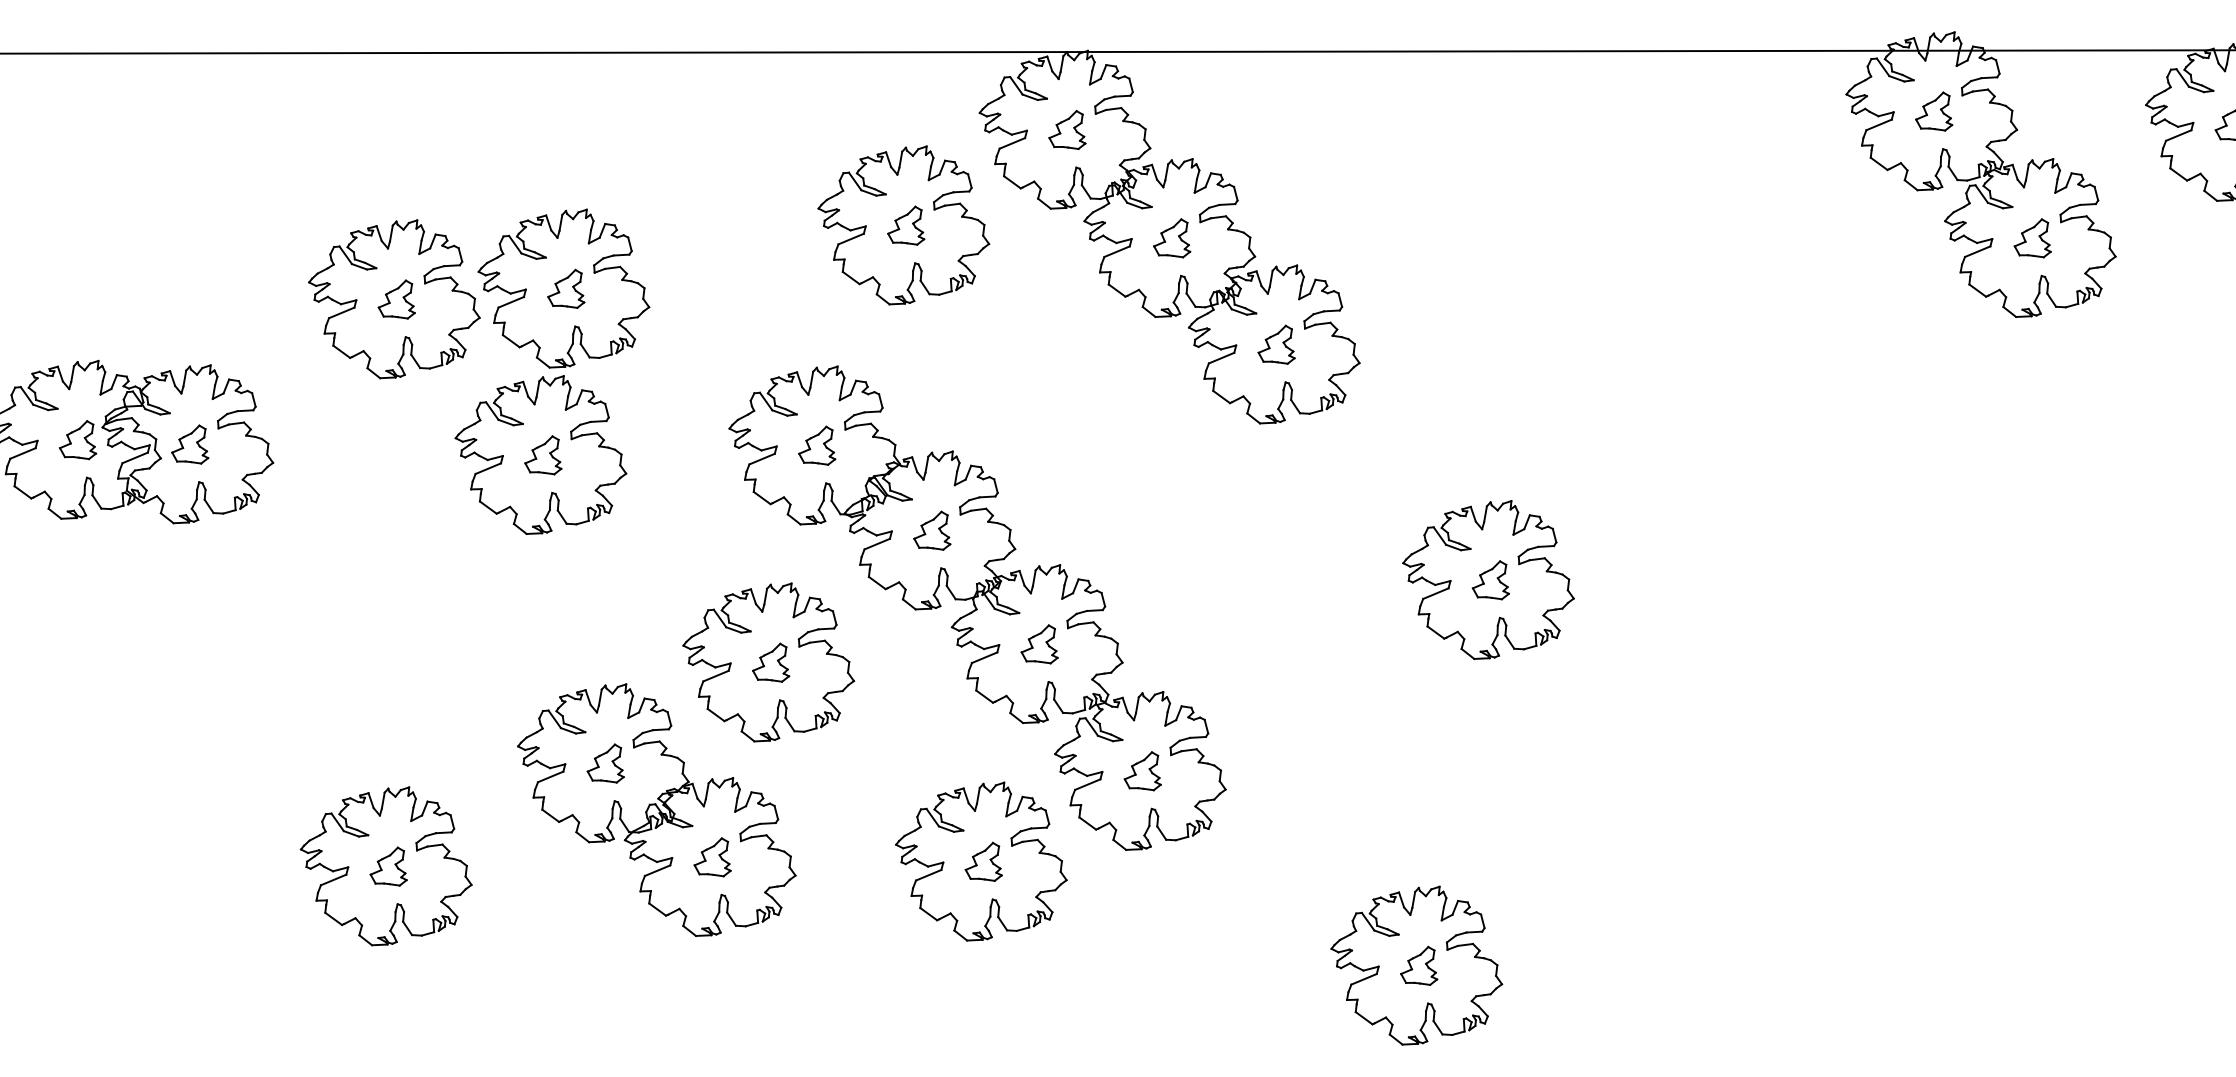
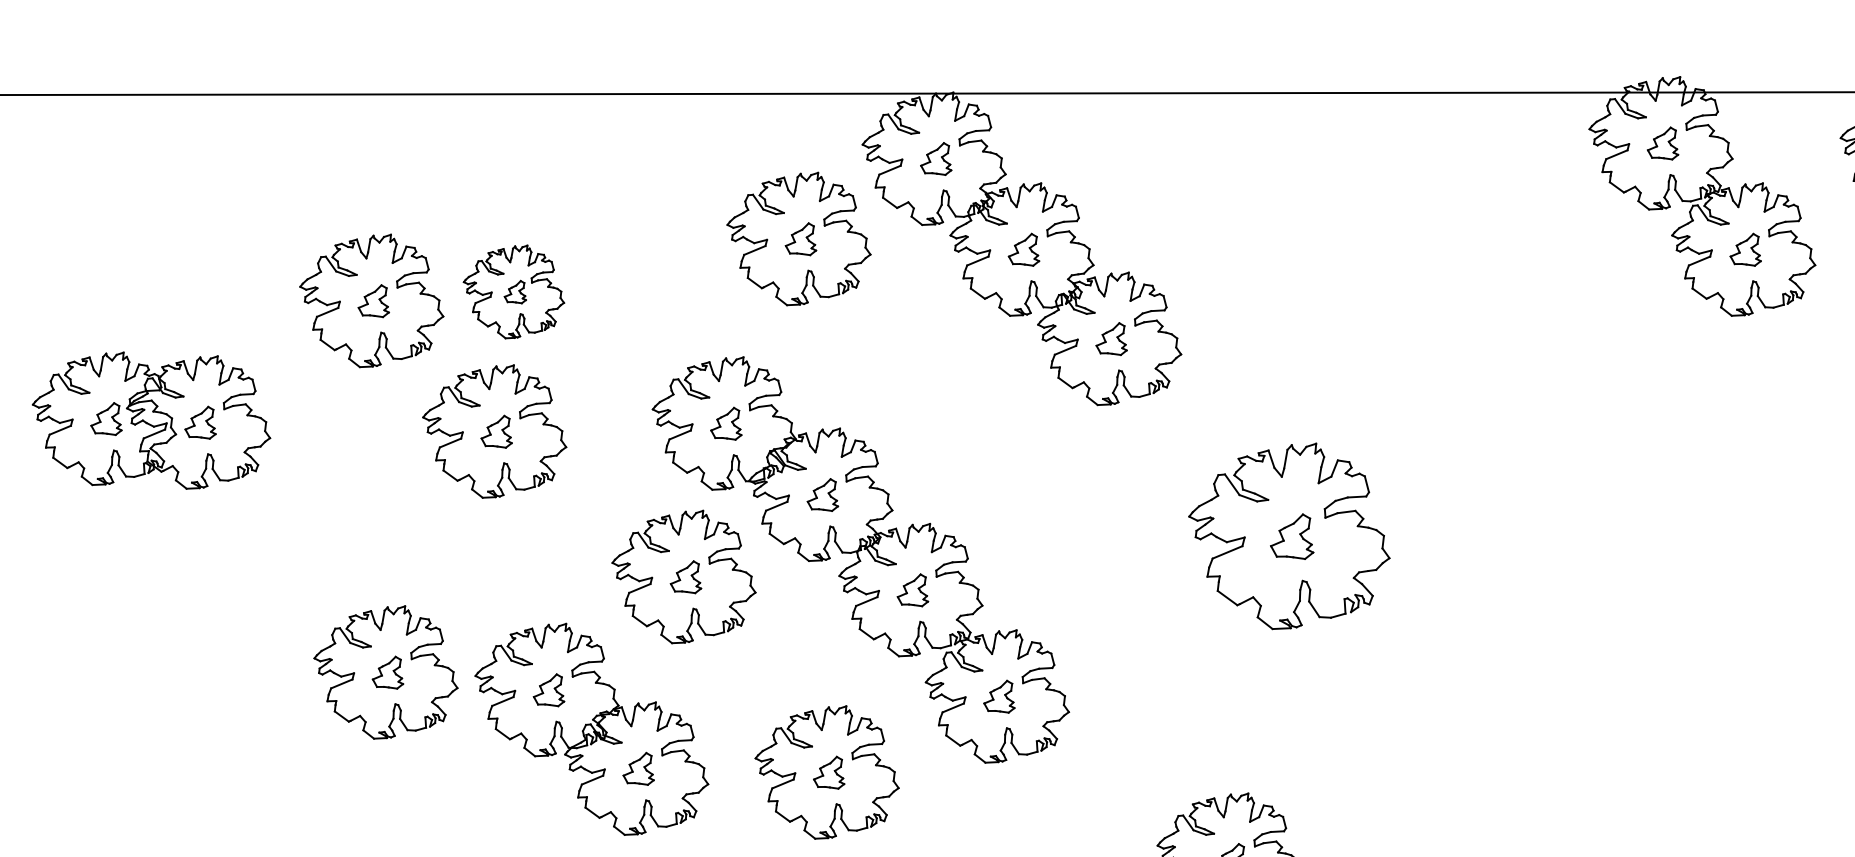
part: (563, 288) -> (513, 291), size x0.7
part: (1488, 579) -> (1289, 535), size x1.4
part: (768, 662) -> (683, 577), moved
part: (981, 861) -> (827, 772), moved
part: (385, 866) -> (385, 672), moved

